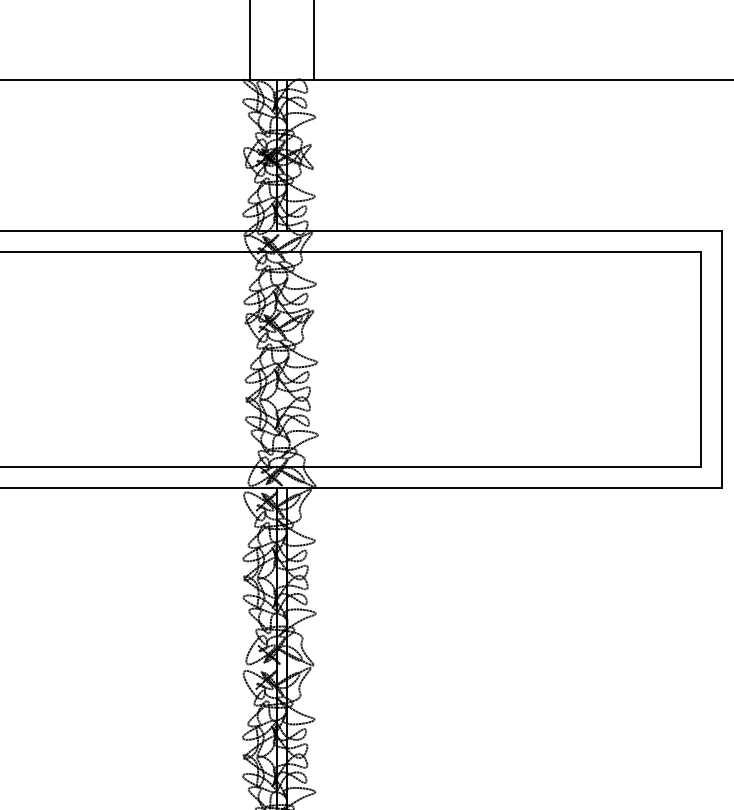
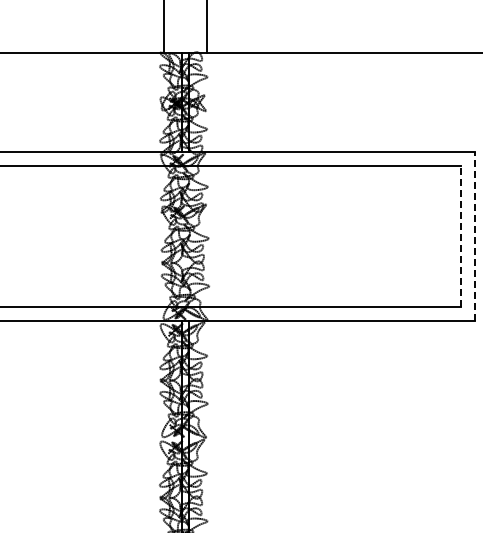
line: (701, 359) -> (461, 236), solid -> dashed
line: (722, 359) -> (475, 236), solid -> dashed

